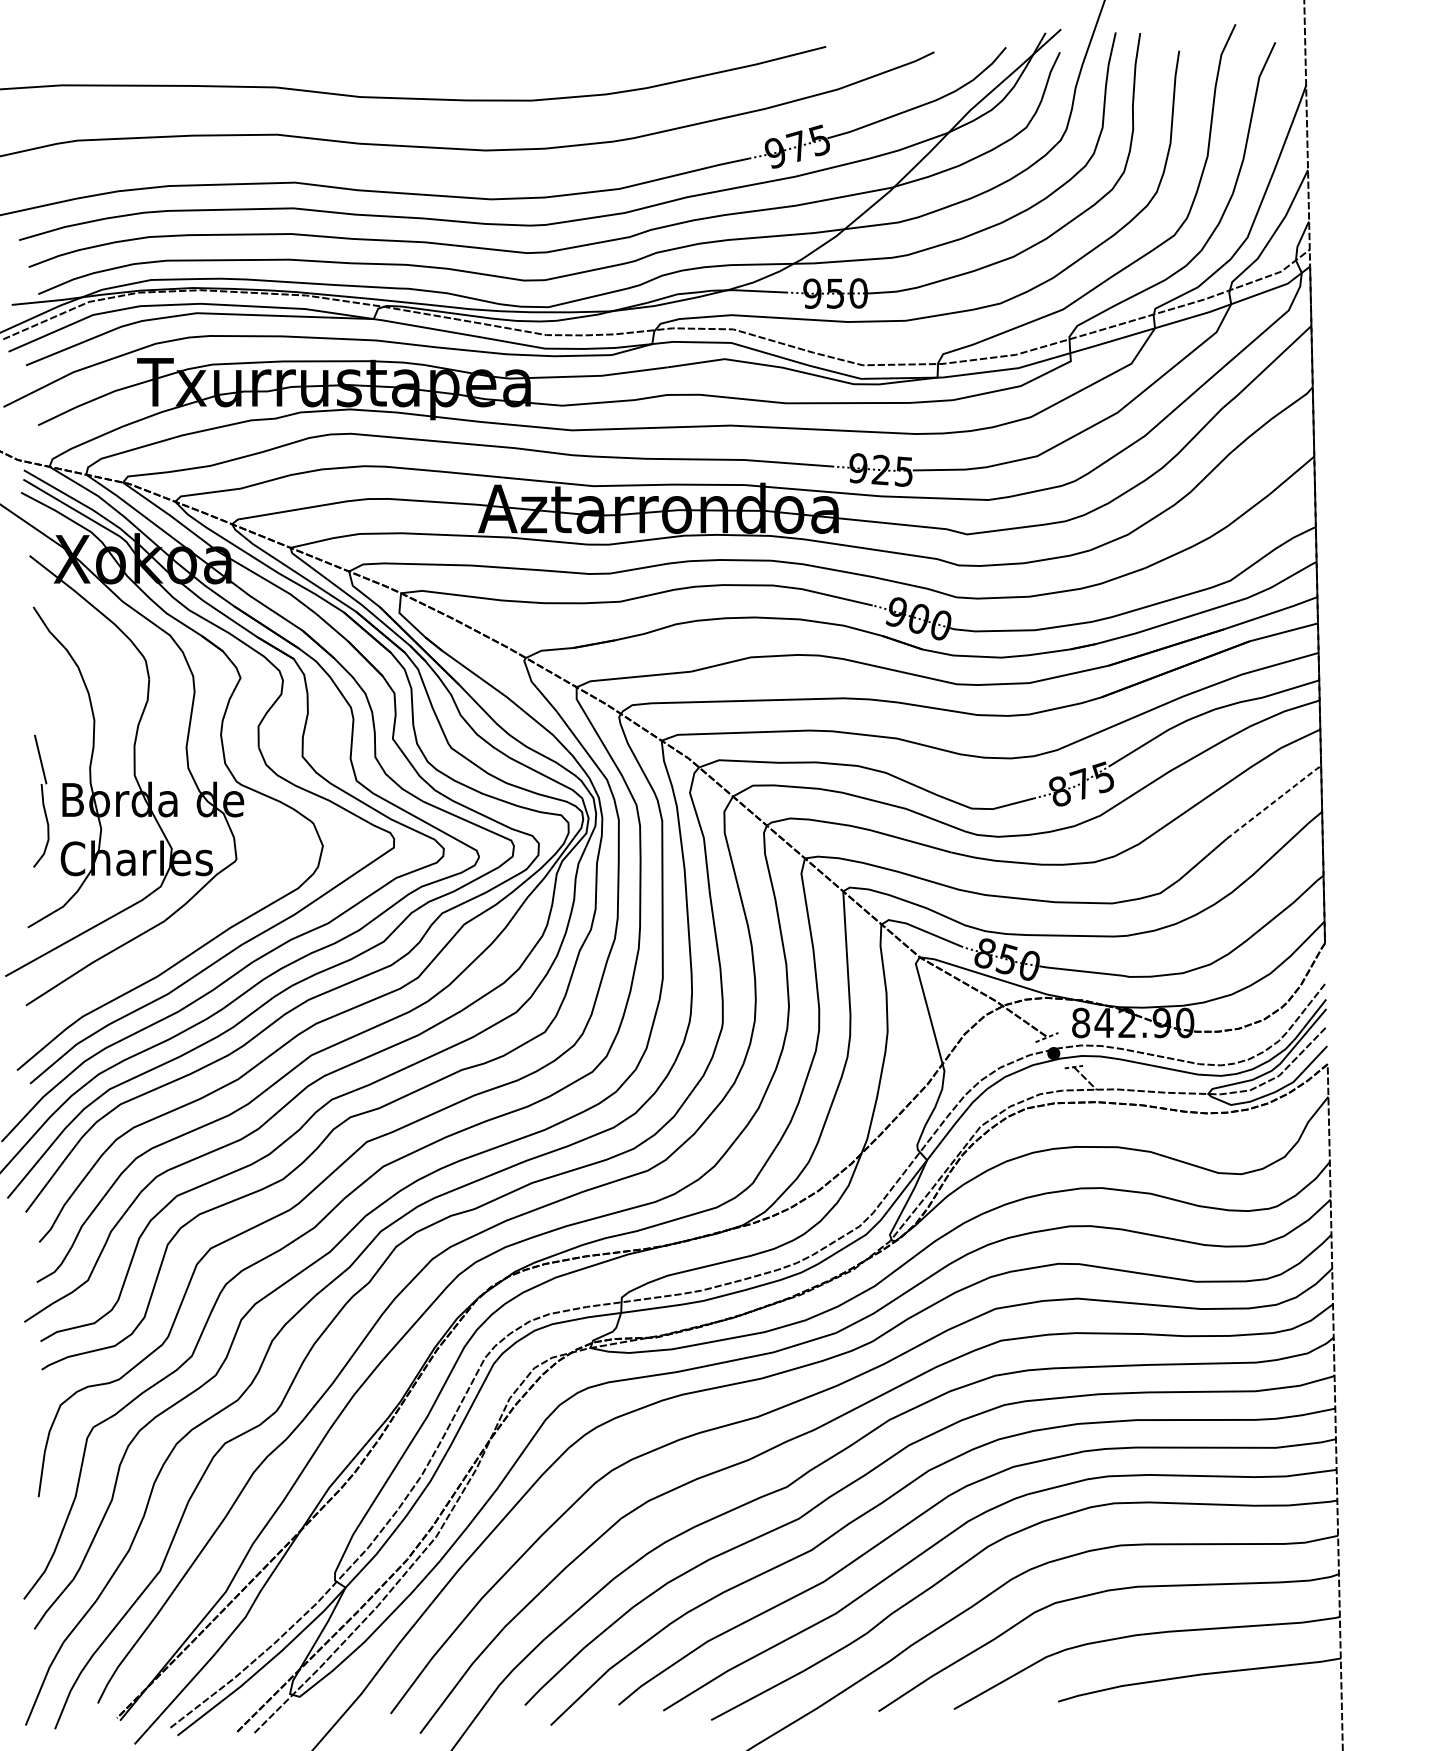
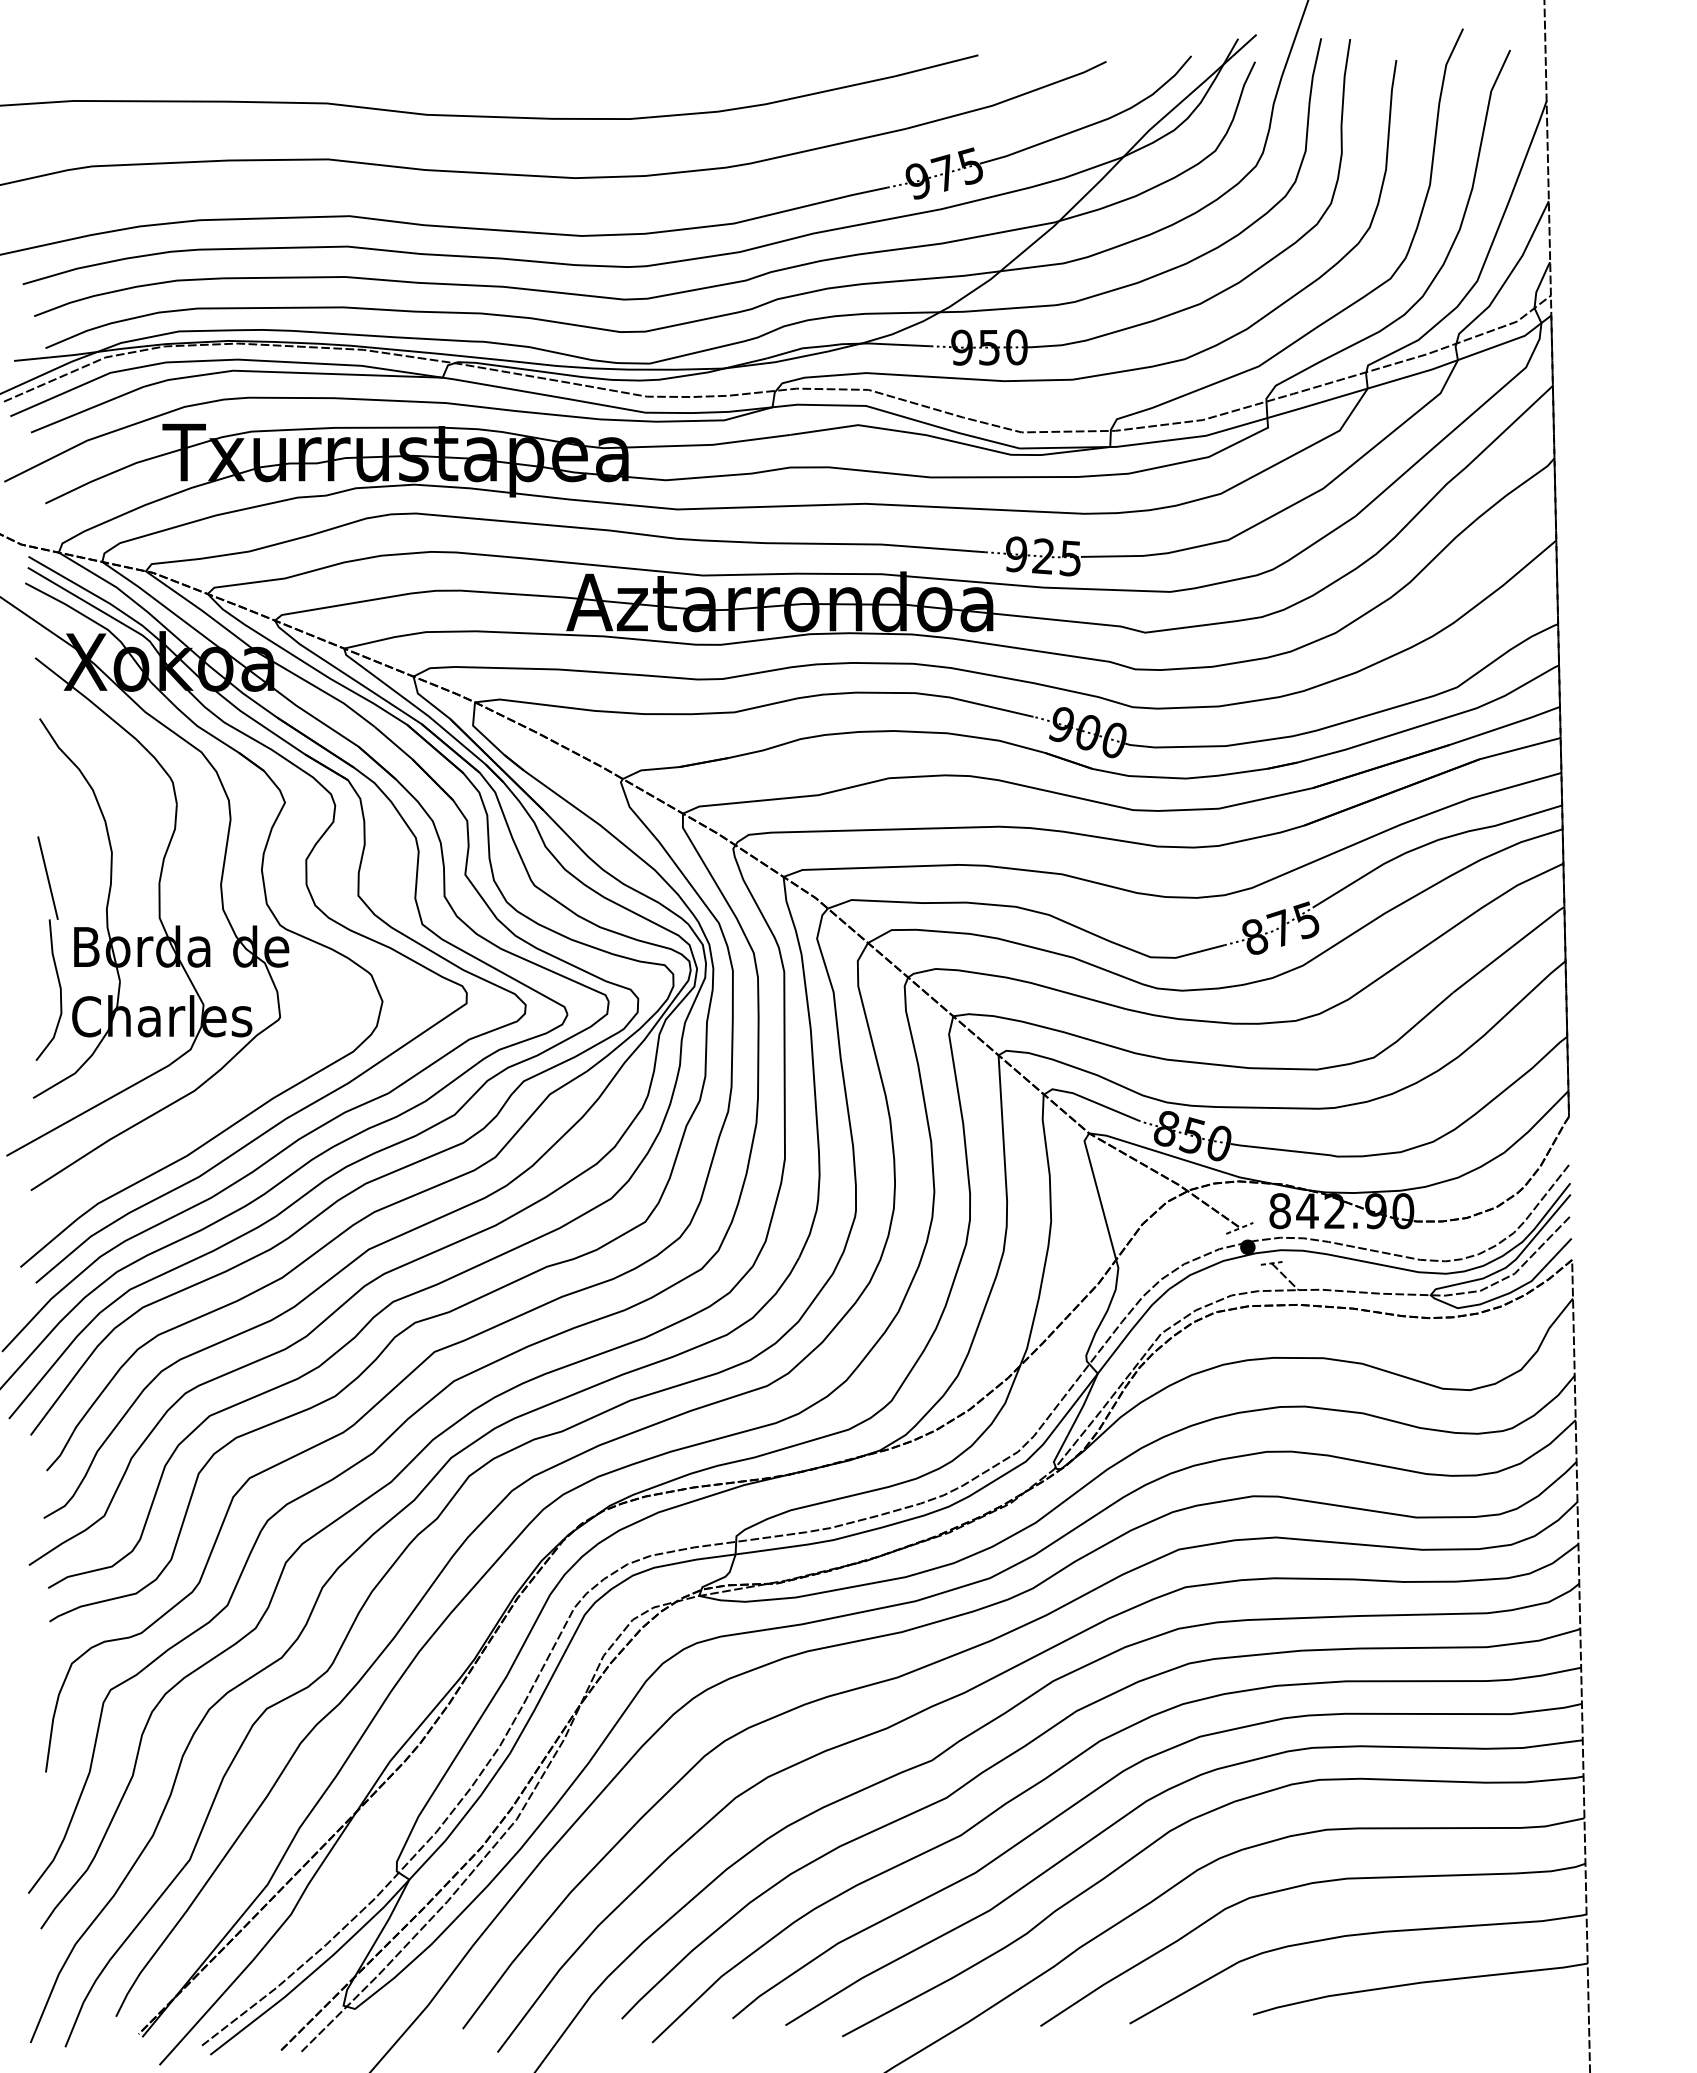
part: (40, 801) -> (48, 948), size x1.43
line: (1274, 801) -> (1509, 948), dashed -> solid

